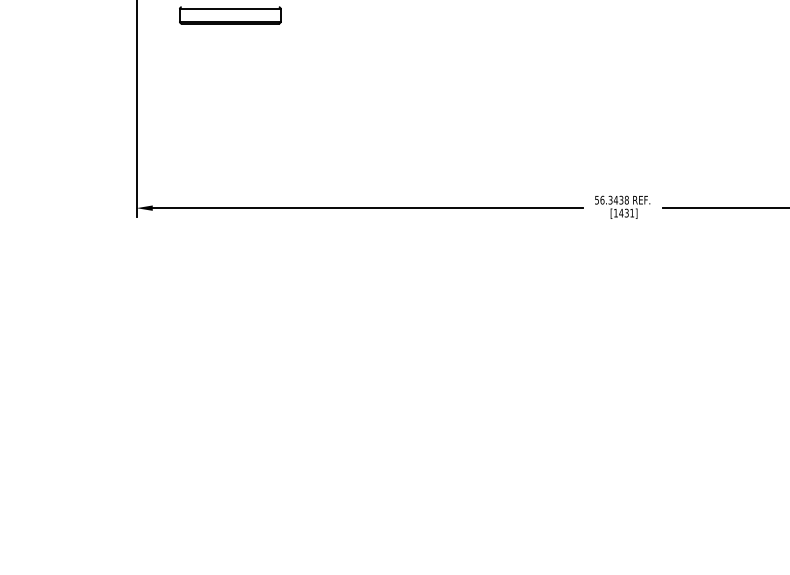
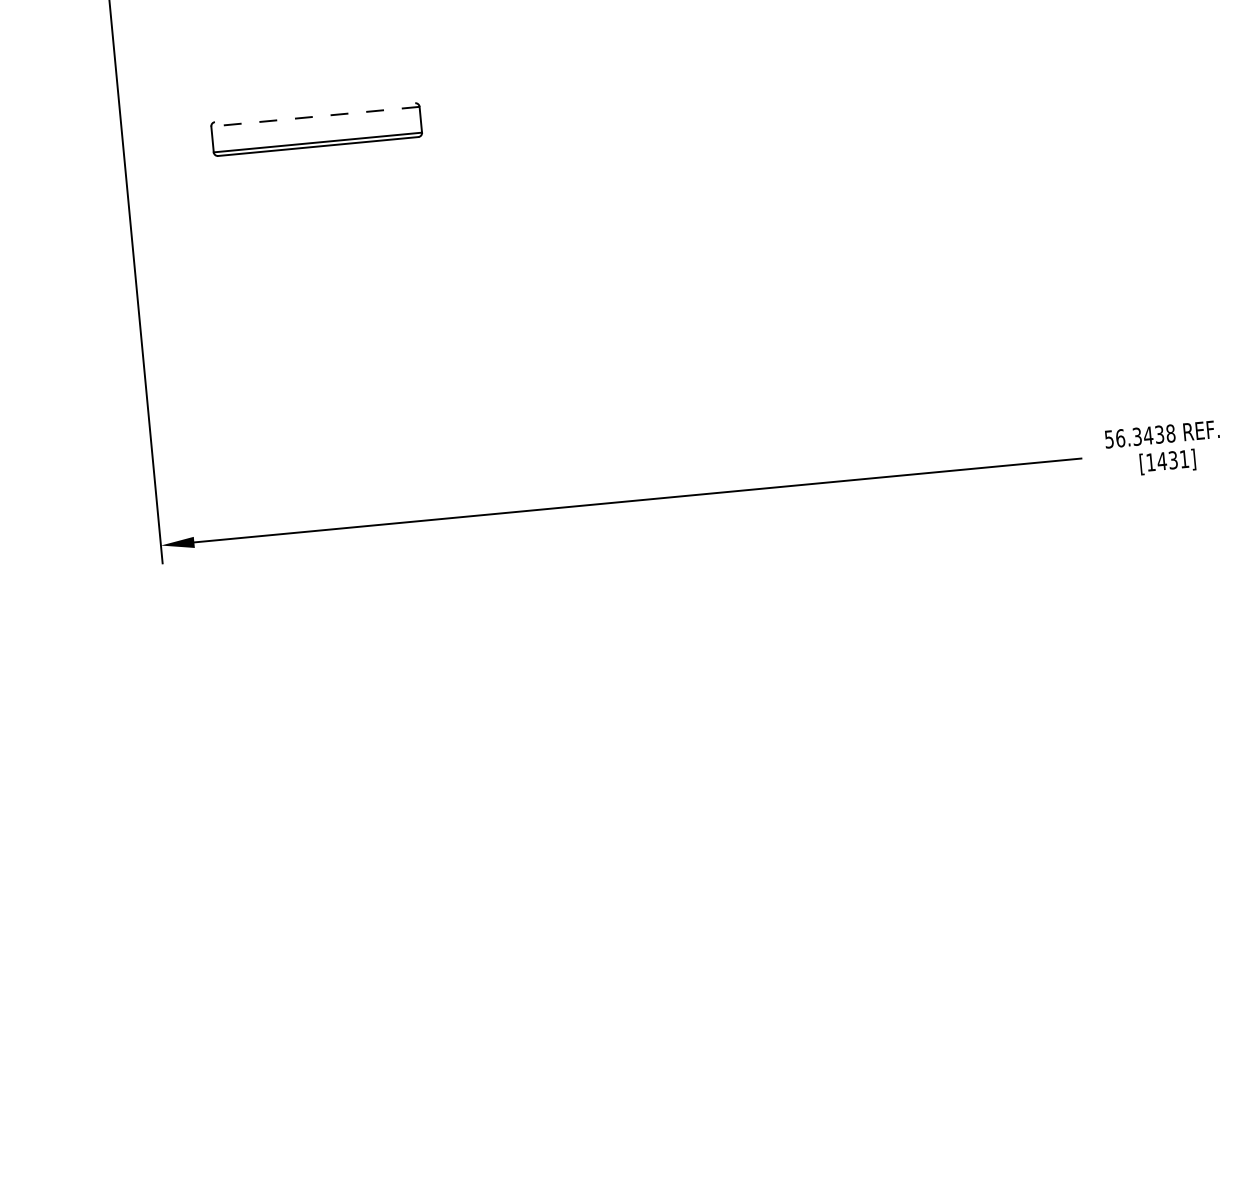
line: (229, 9) -> (313, 117), solid -> dashed

